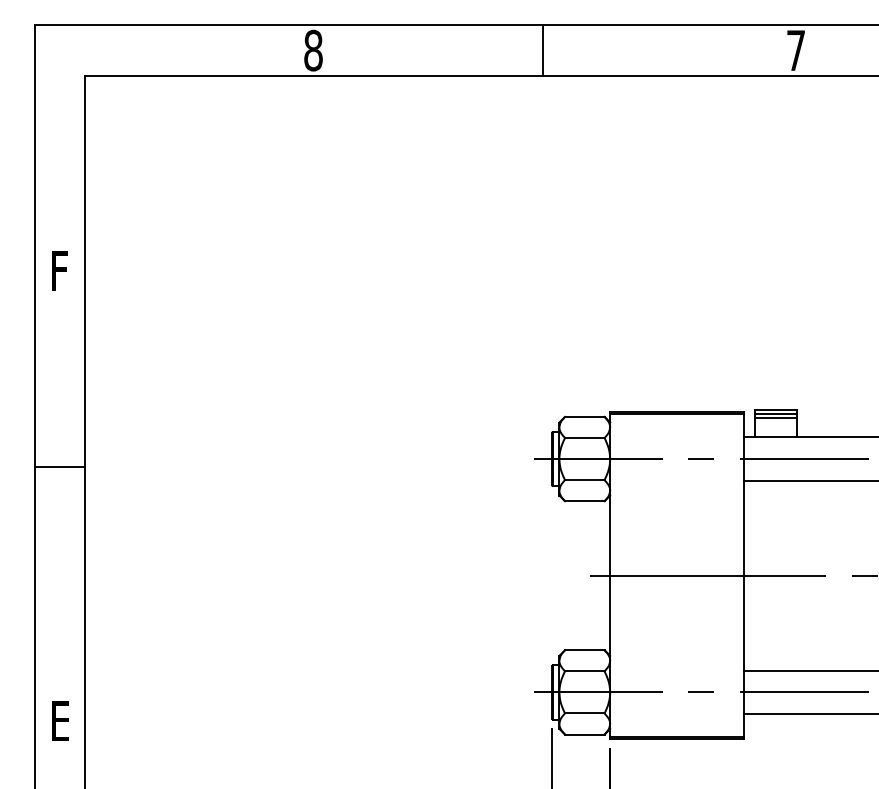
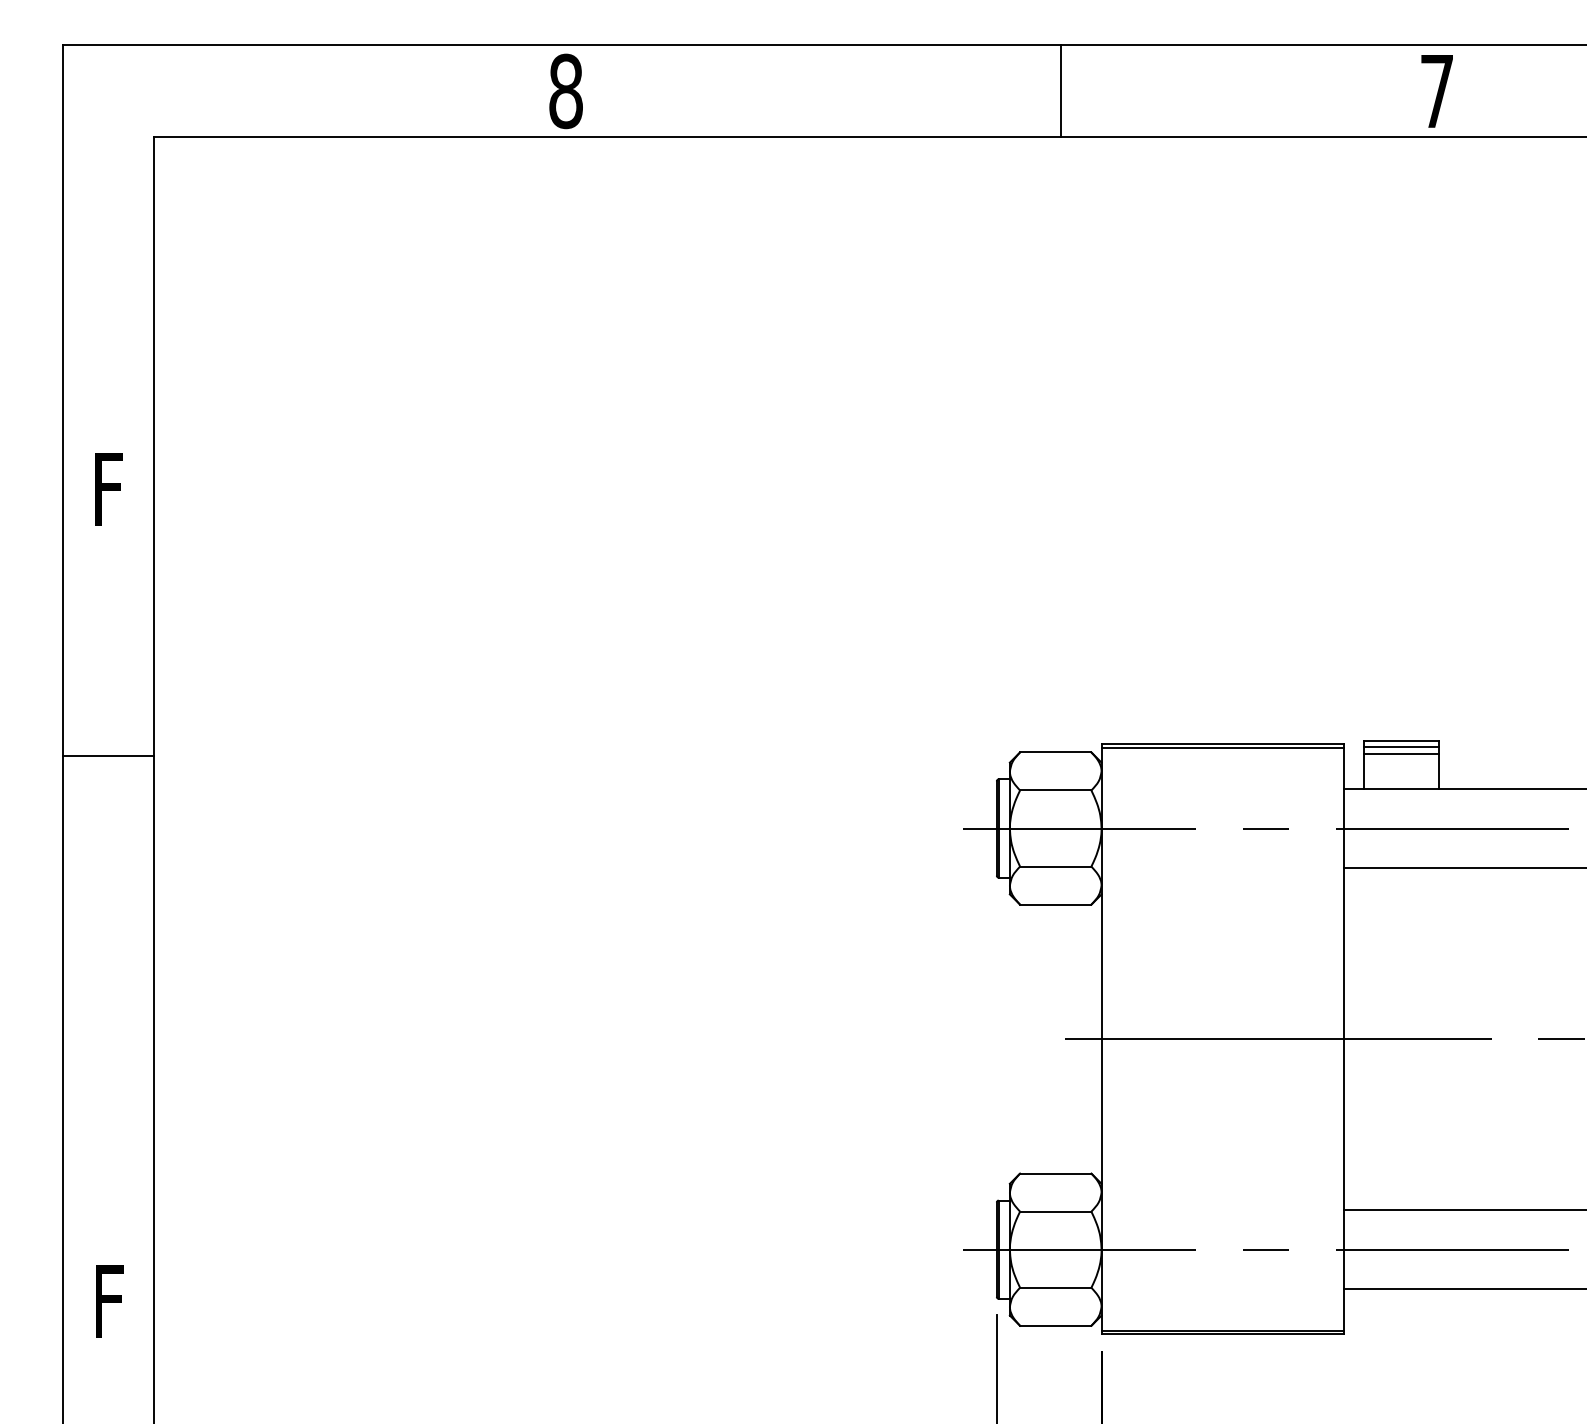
line: (542, 49) -> (1060, 89), moved
line: (59, 466) -> (107, 755), moved
text: (60, 720) -> (109, 1300), E -> F

